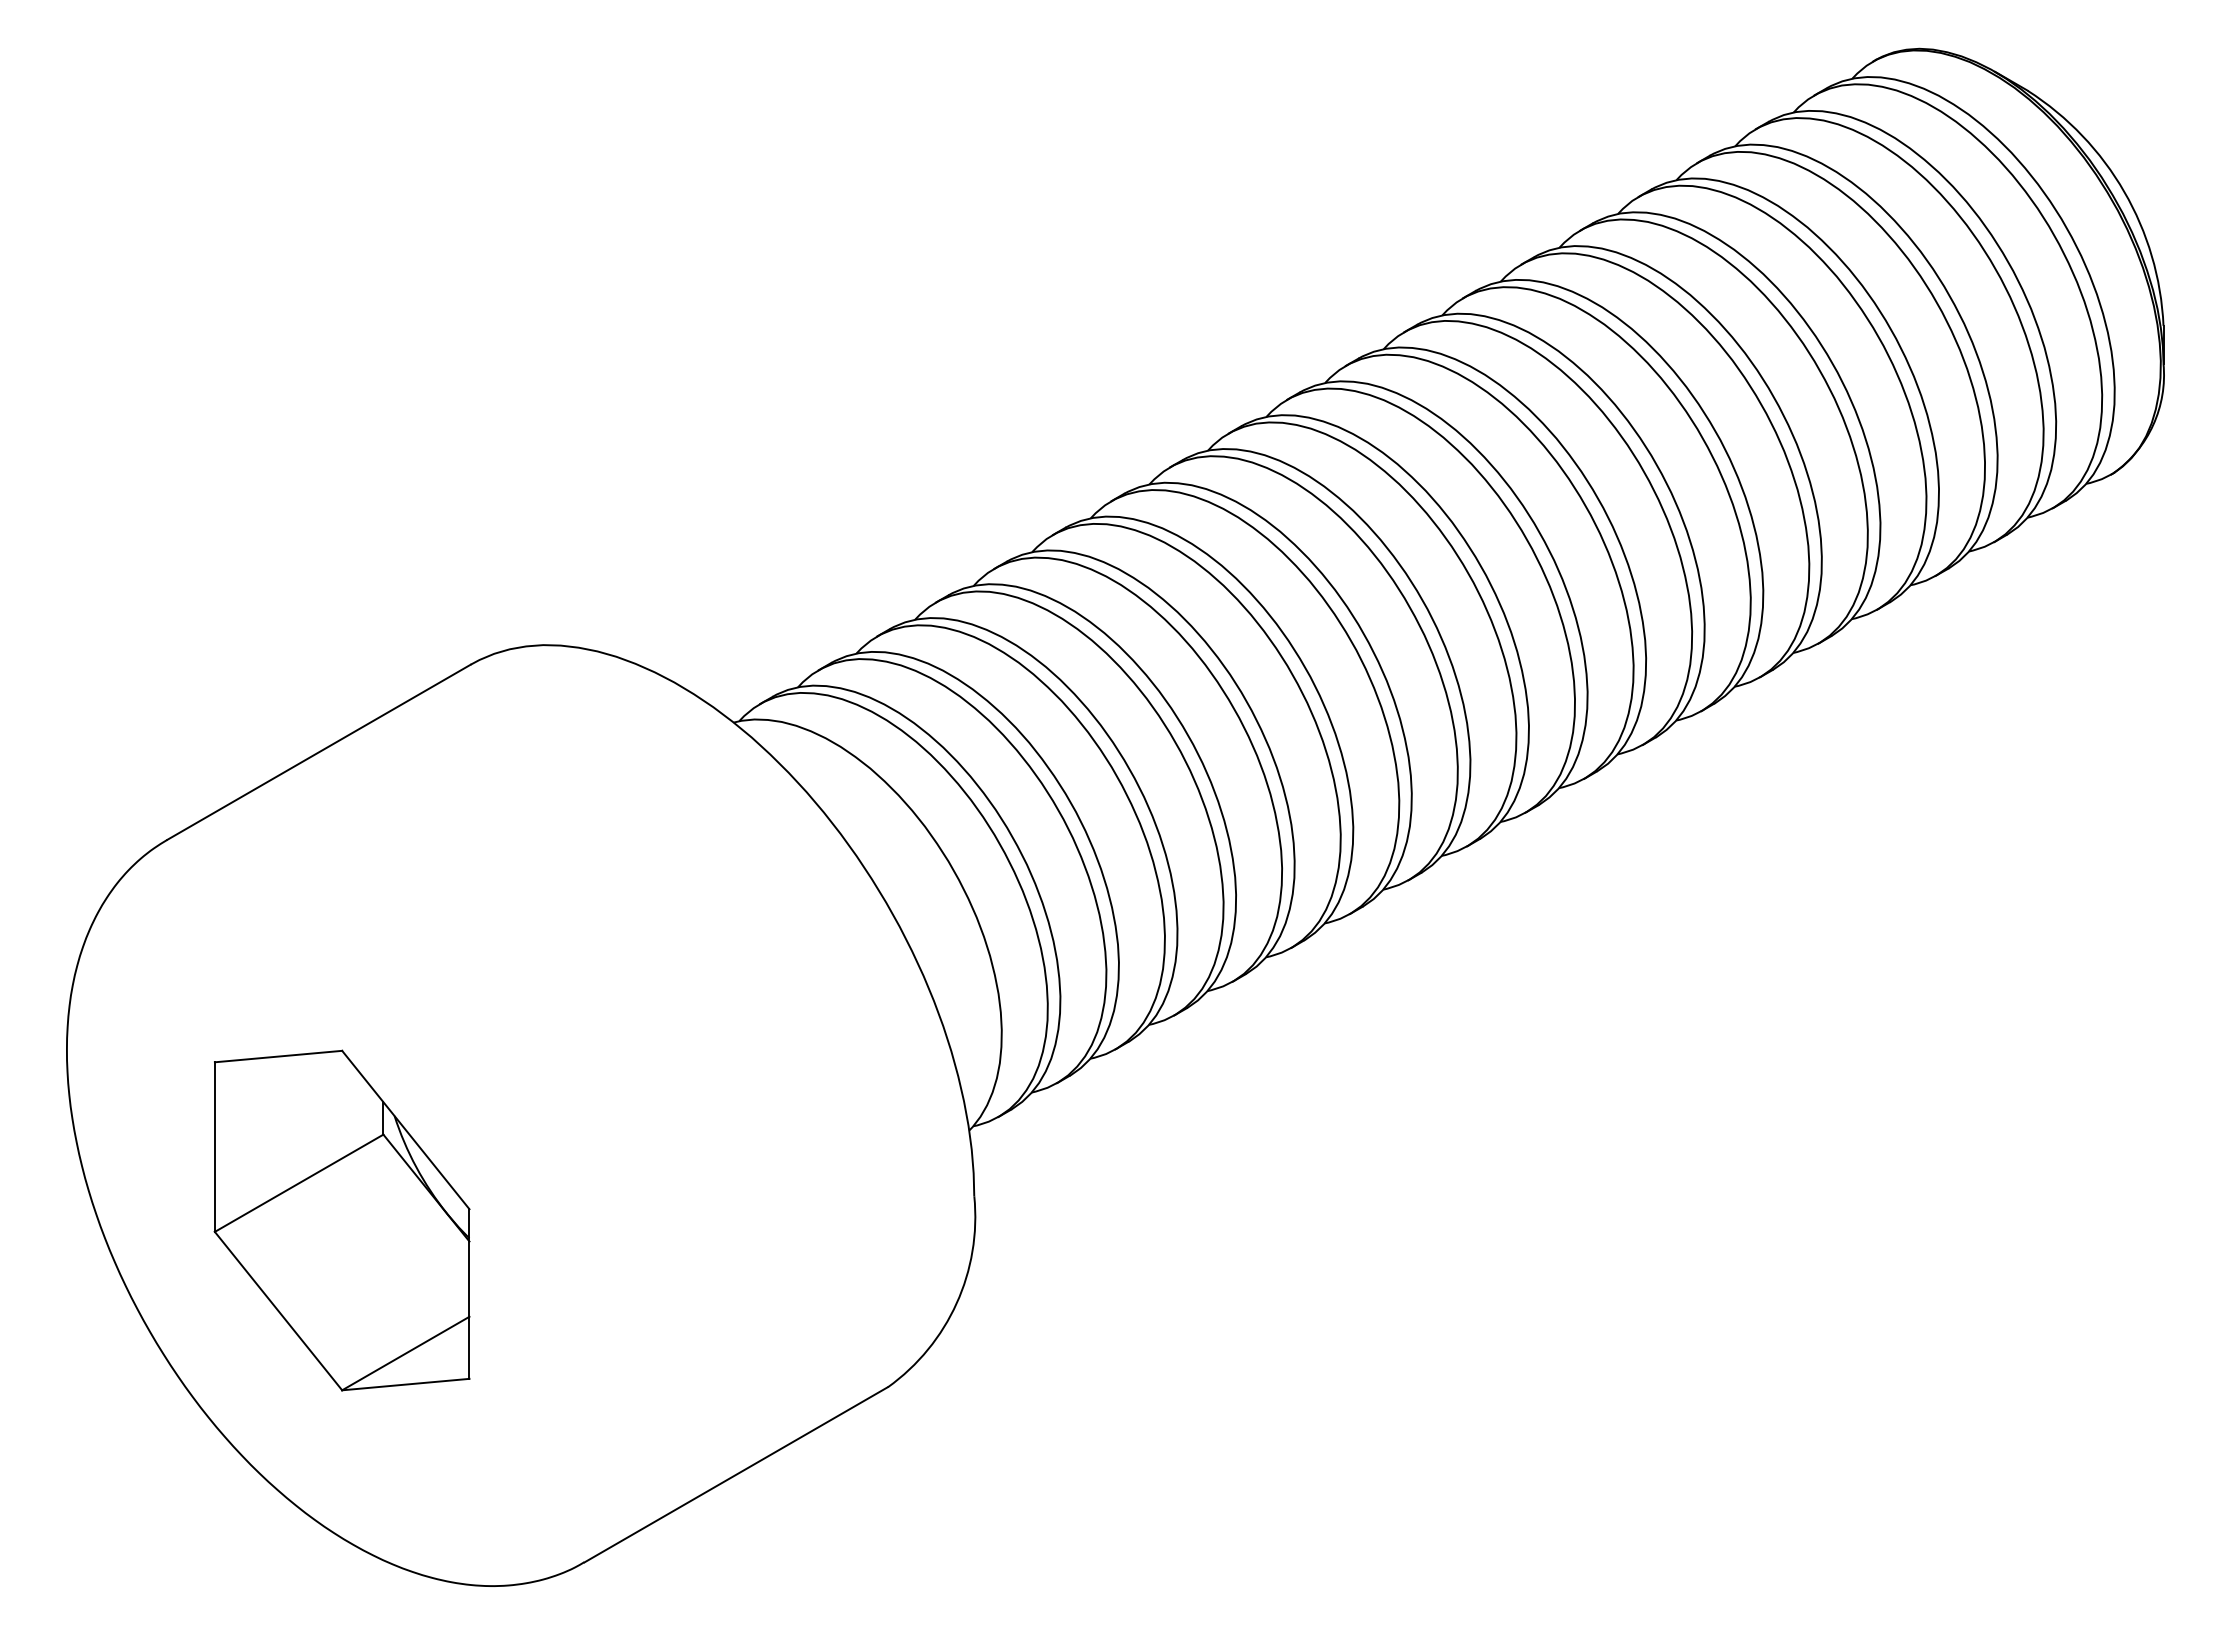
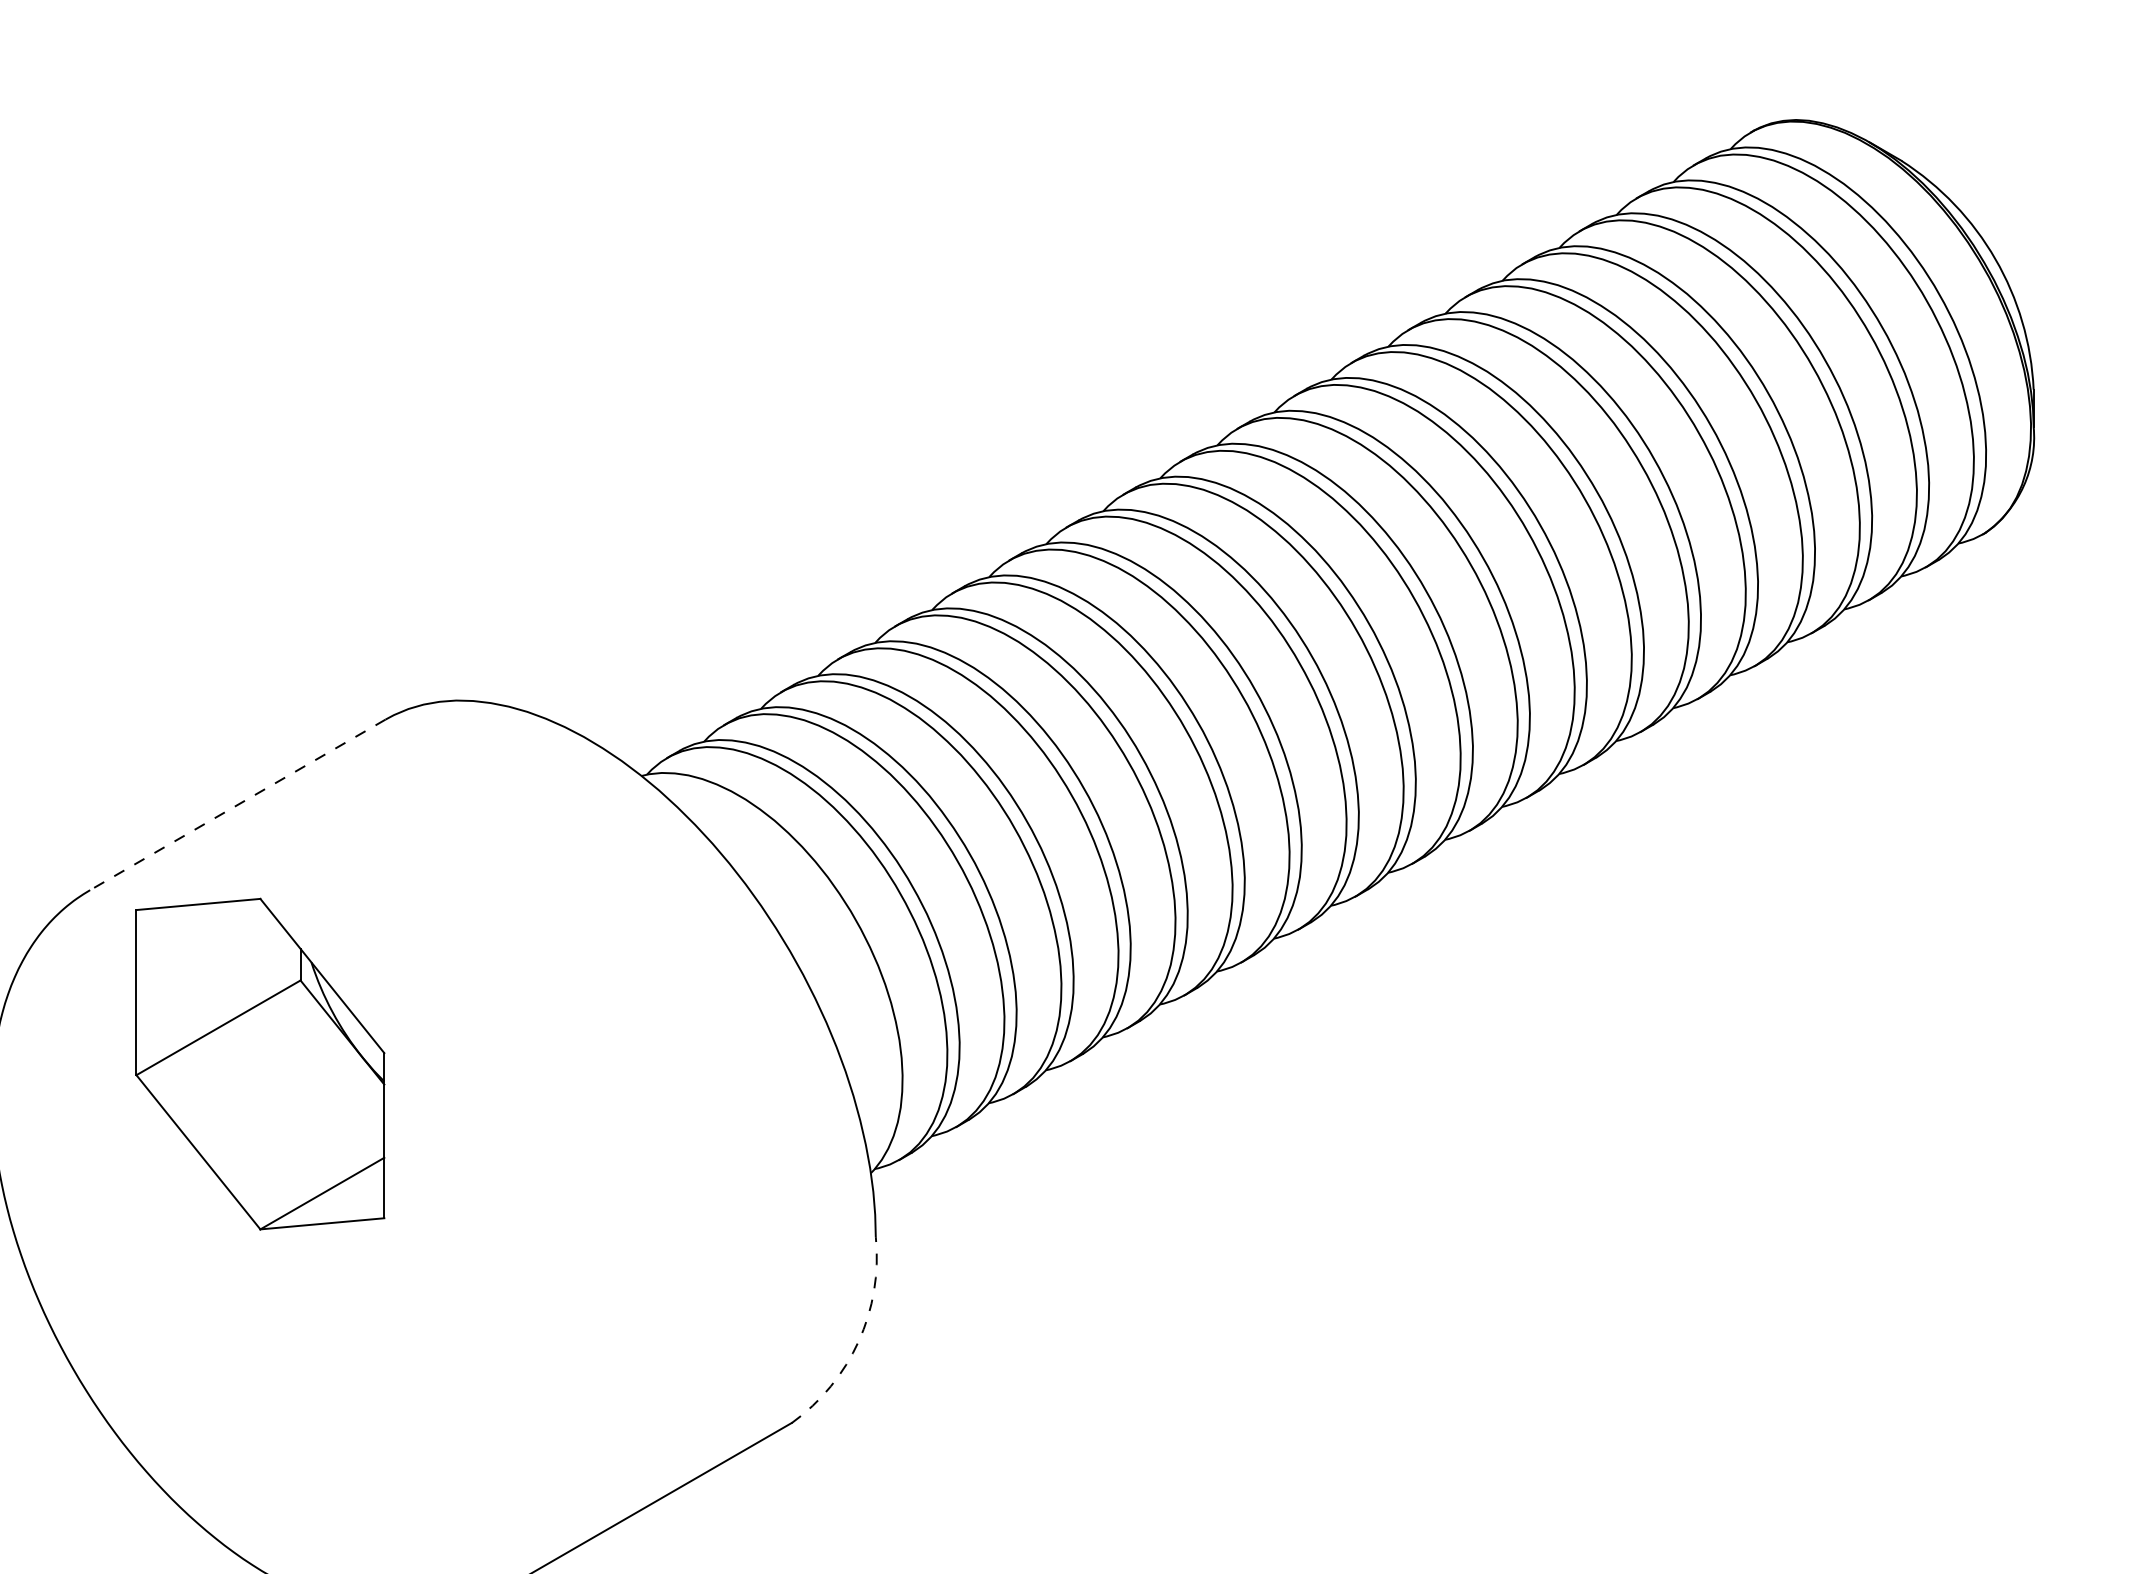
line: (318, 752) -> (237, 805), solid -> dashed
part: (341, 1220) -> (259, 1064), moved
arc: (956, 1303) -> (858, 1341), solid -> dashed

